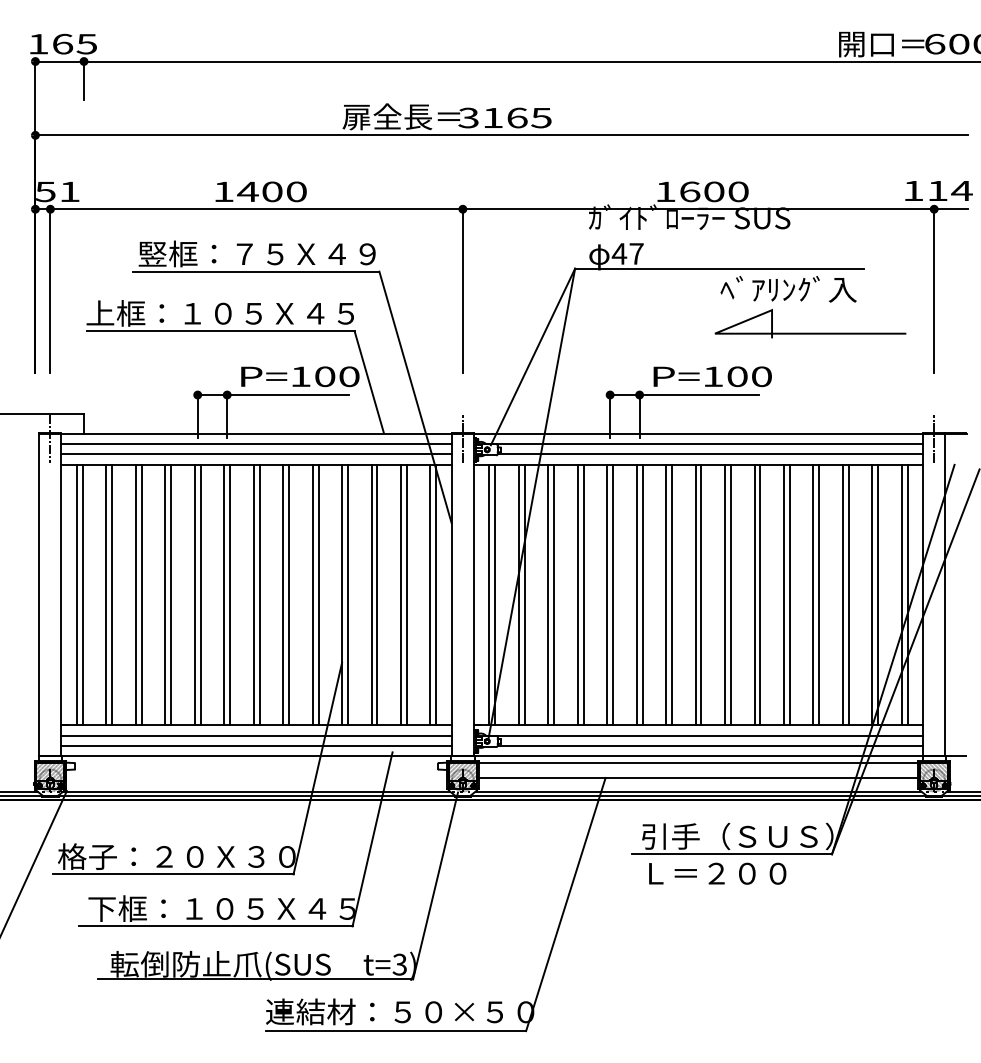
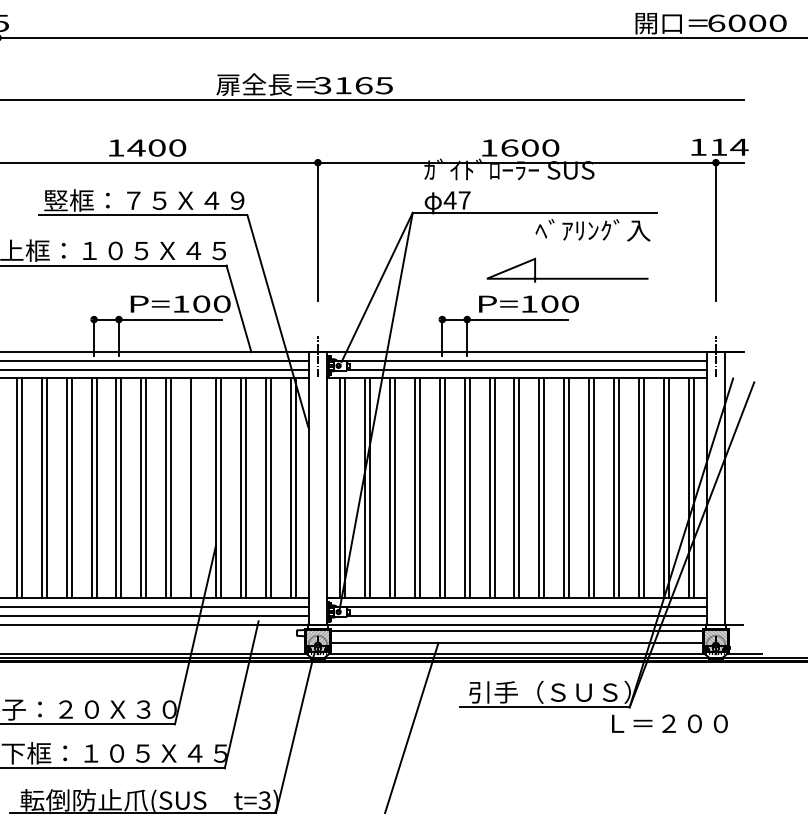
line: (810, 332) -> (567, 277), moved
line: (318, 594) -> (196, 488), removed
text: (717, 873) -> (669, 723), moved

